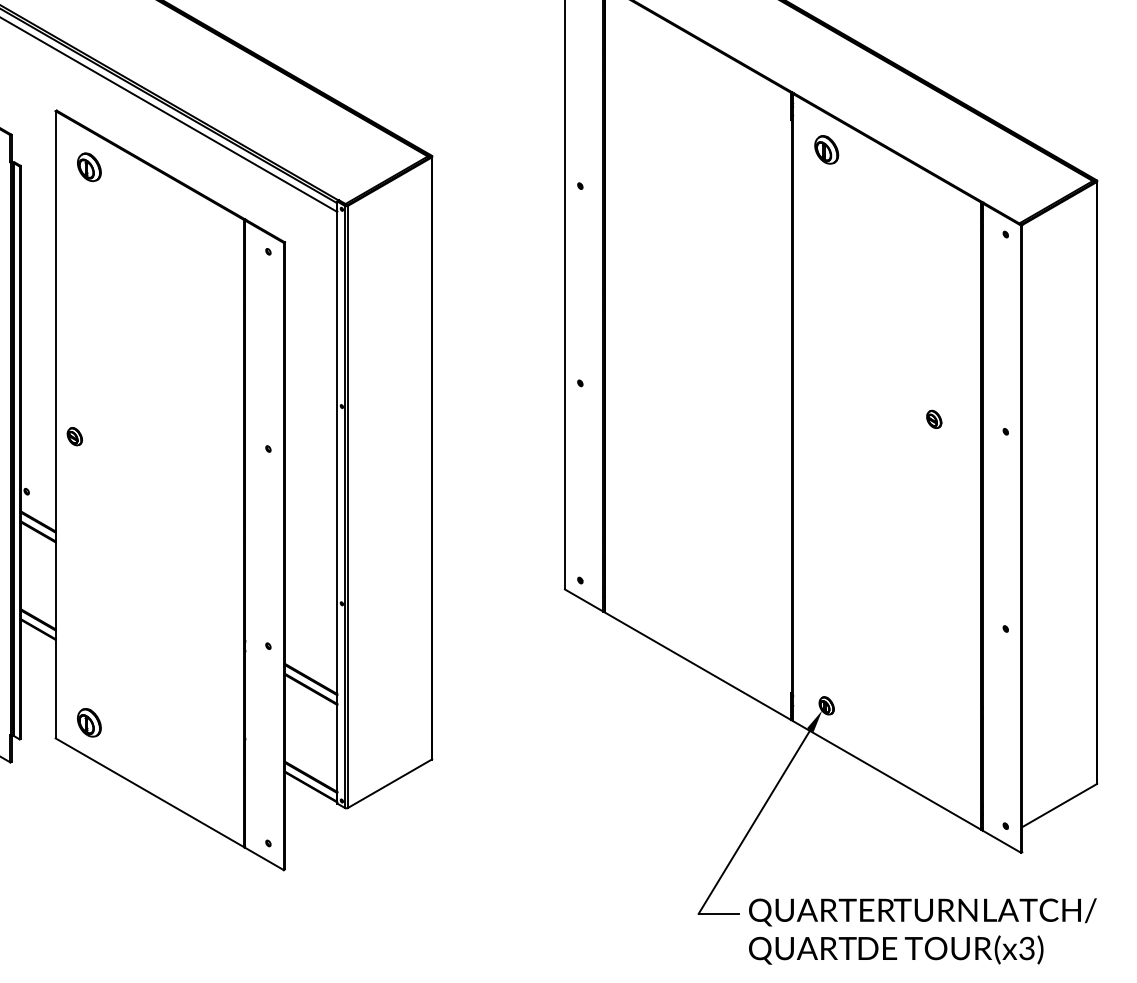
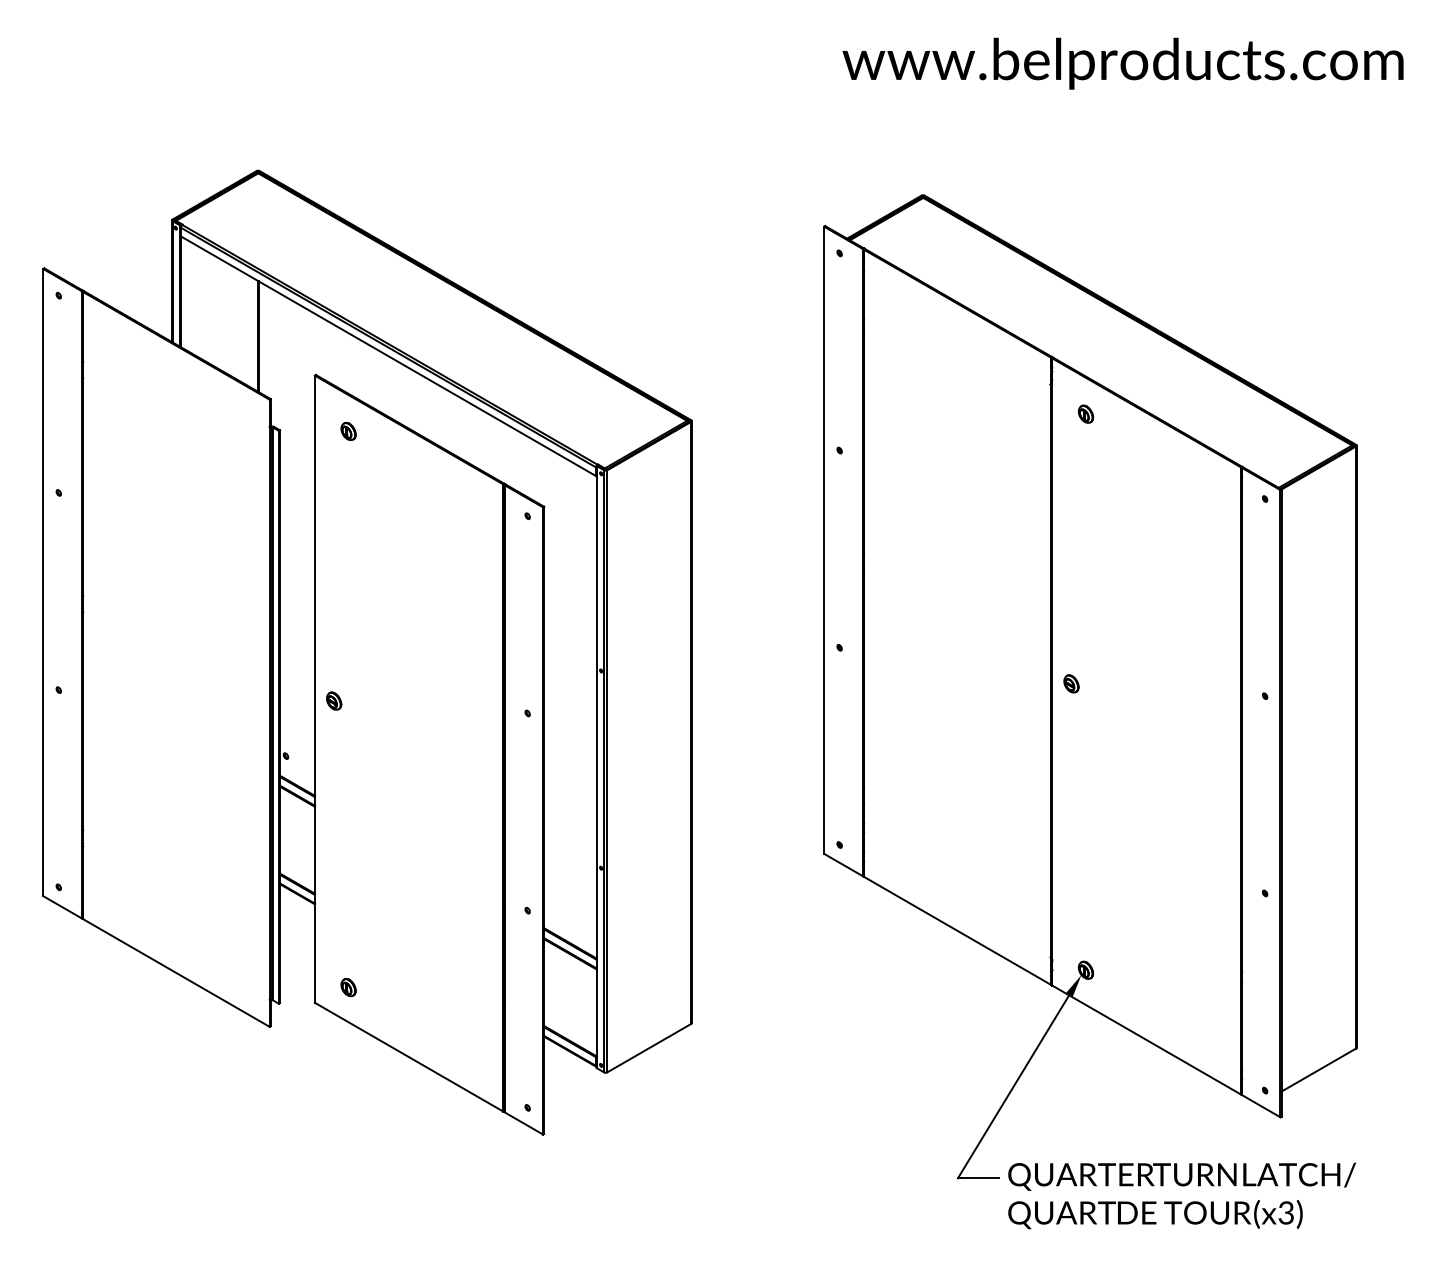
part: (826, 149) -> (1085, 413), size x0.62
part: (89, 166) -> (348, 430), size x0.62
part: (934, 419) -> (1071, 683), moved
part: (89, 723) -> (348, 987), size x0.62

